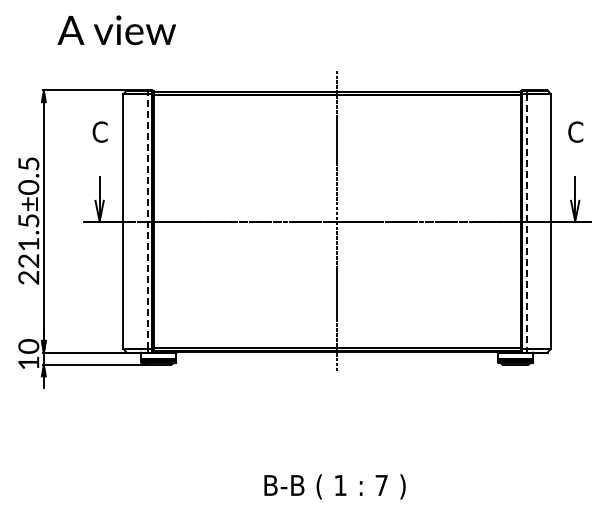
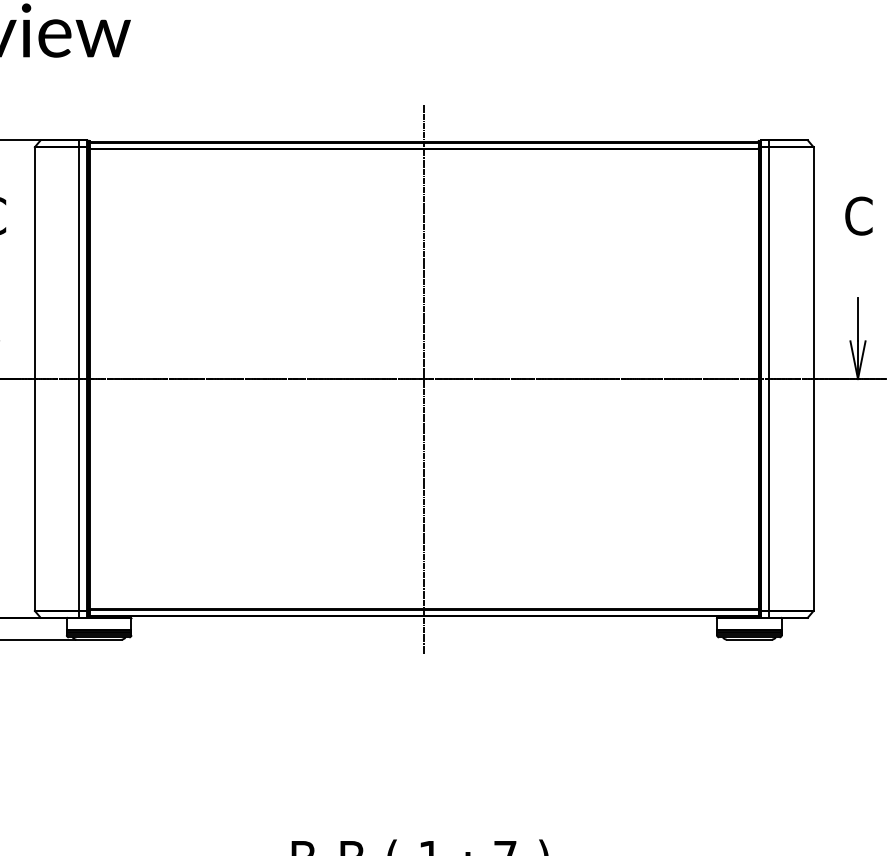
line: (147, 221) -> (78, 378), dashed -> solid
line: (526, 222) -> (769, 380), dashed -> solid

